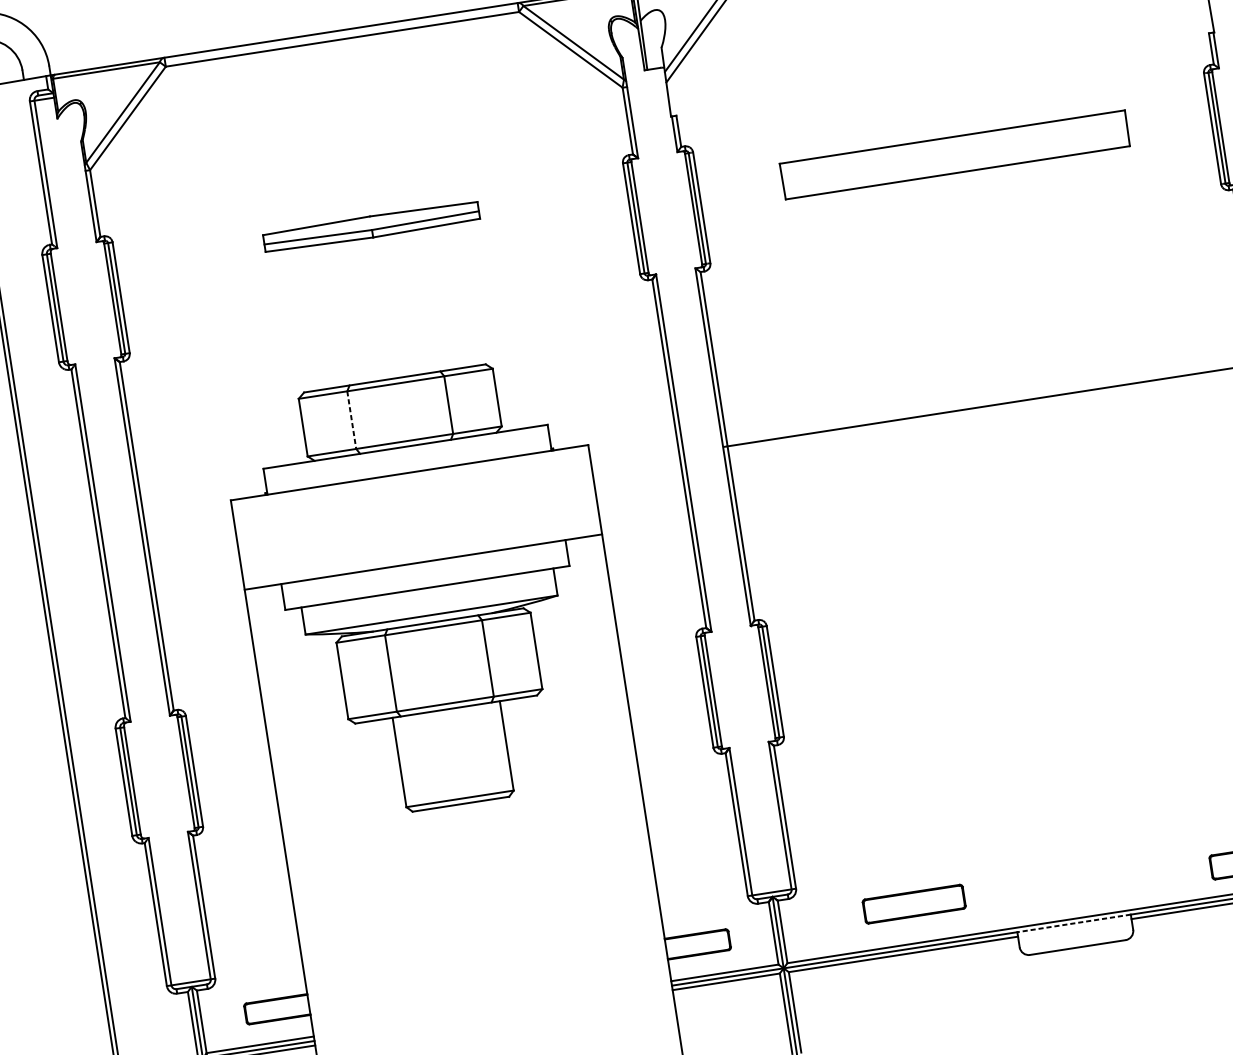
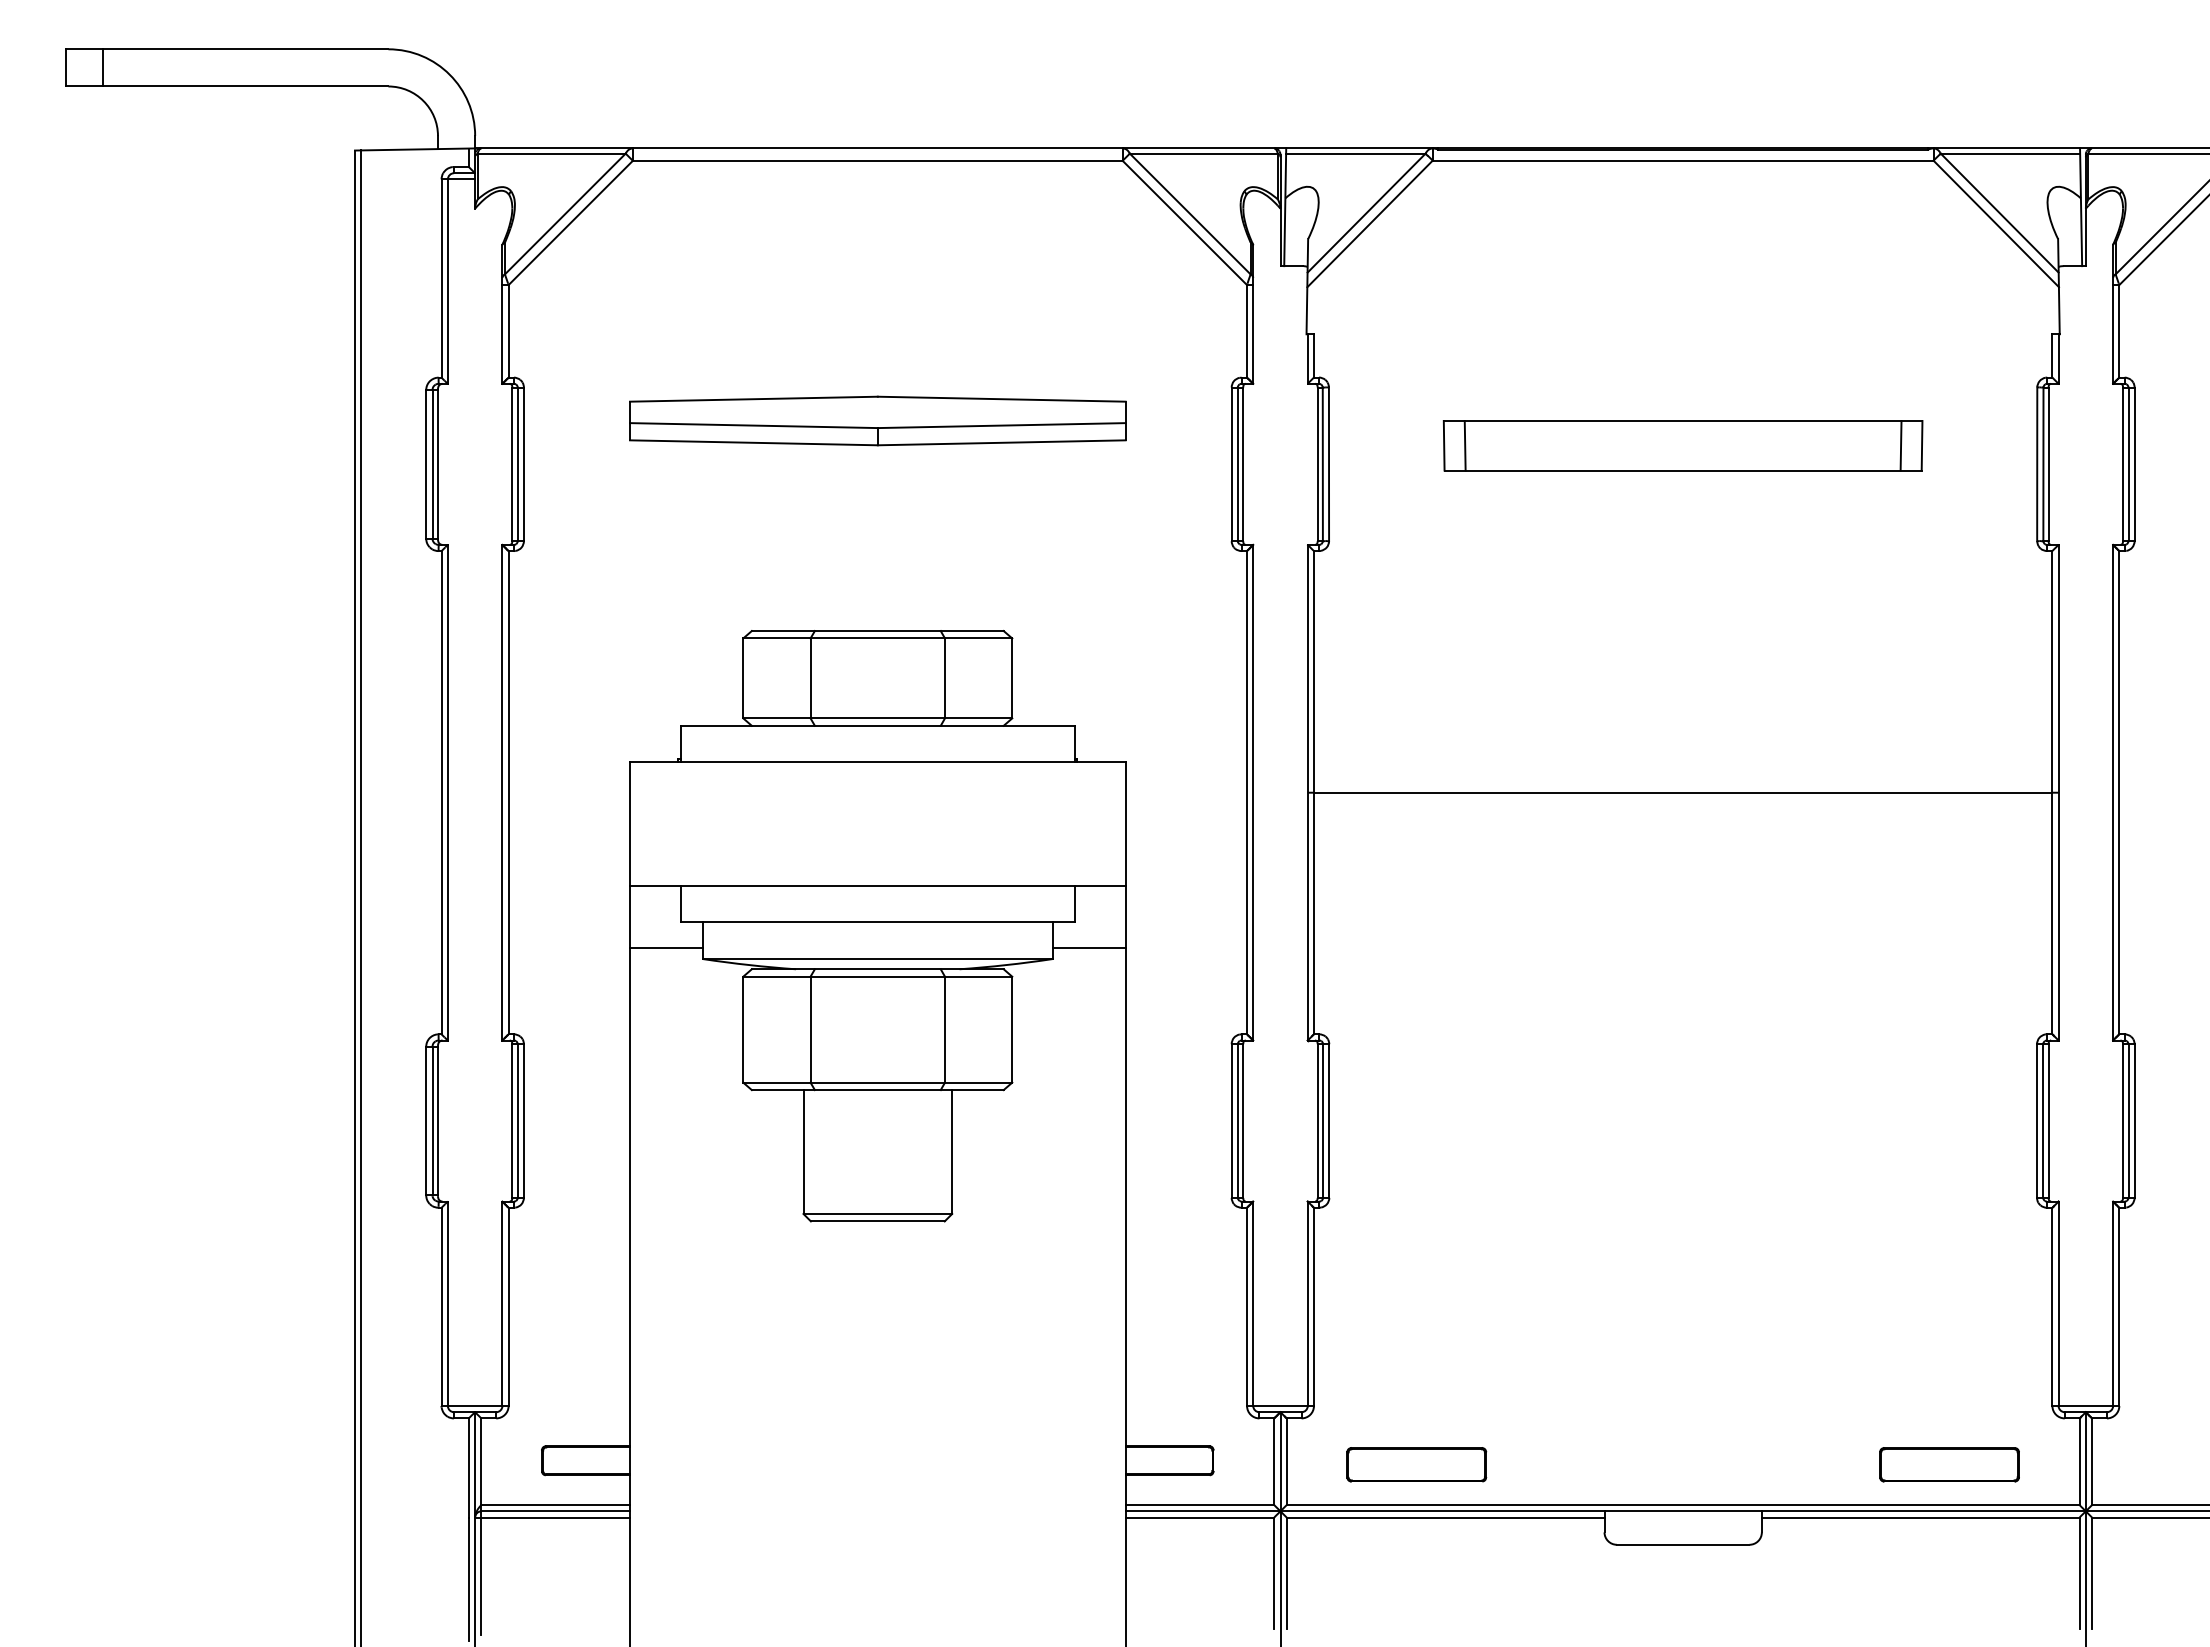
line: (1111, 130) -> (1900, 445), added
line: (797, 179) -> (1464, 445), added
part: (371, 226) -> (877, 420), size x1.67
line: (351, 420) -> (810, 678), dashed -> solid
line: (582, 583) -> (1088, 947), added
line: (277, 630) -> (666, 947), added
part: (914, 904) -> (1416, 1464), moved
line: (1074, 923) -> (1683, 1511), dashed -> solid

